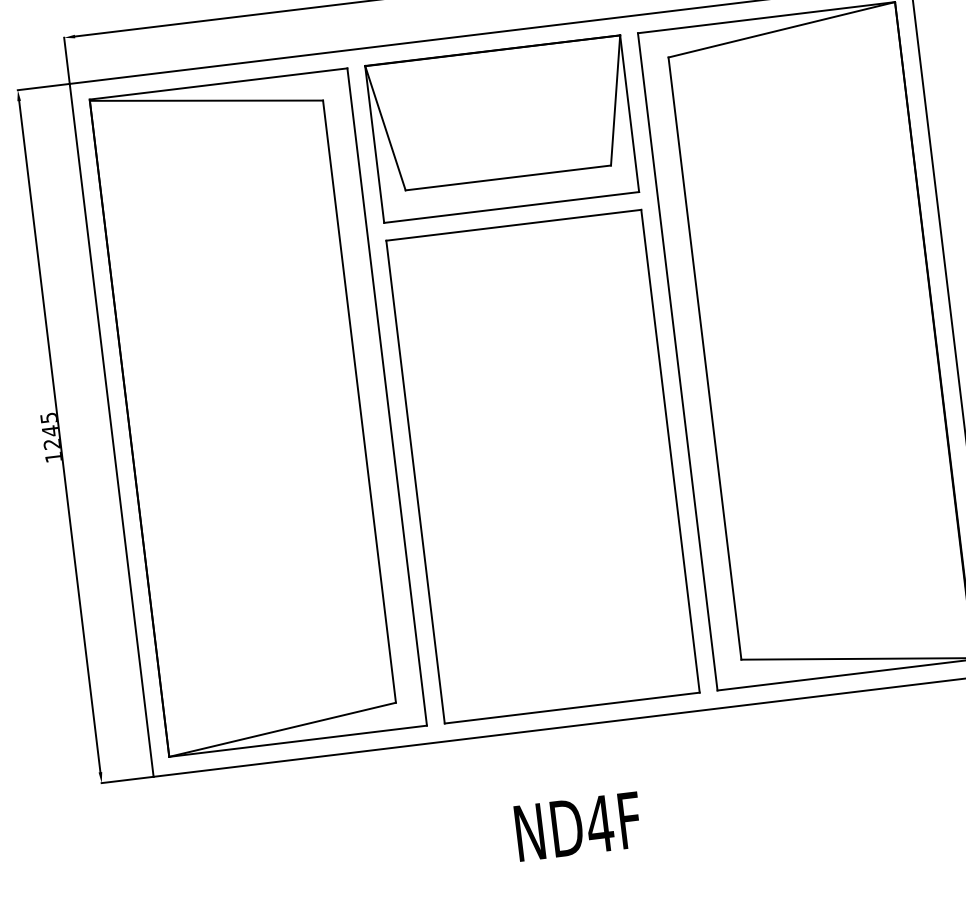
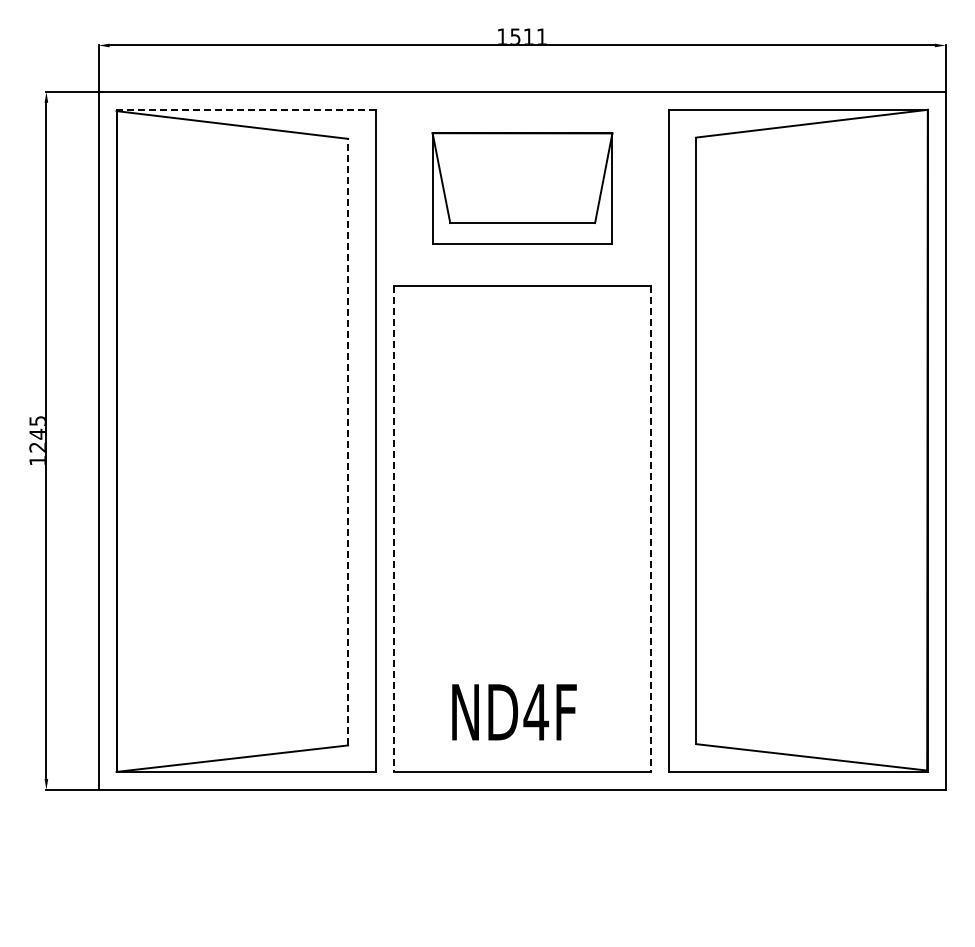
line: (218, 83) -> (246, 109), solid -> dashed
part: (502, 128) -> (522, 188), size x0.7
line: (359, 400) -> (348, 441), solid -> dashed
line: (670, 452) -> (650, 529), solid -> dashed
line: (416, 482) -> (394, 529), solid -> dashed
text: (578, 826) -> (514, 712), moved

